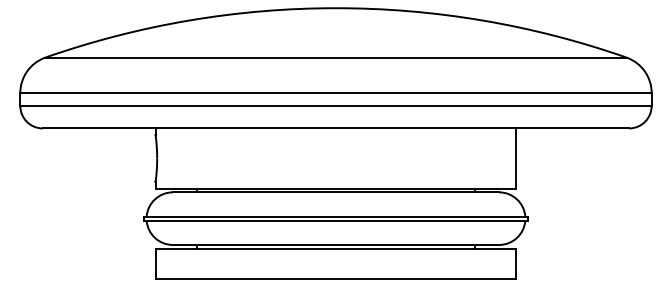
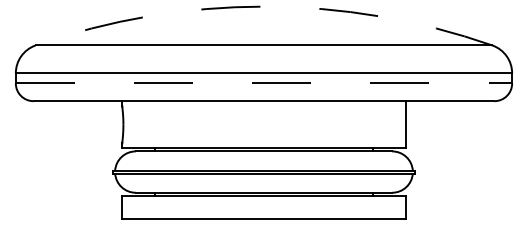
arc: (335, 8) -> (263, 6), solid -> dashed
line: (336, 105) -> (264, 83), solid -> dashed

